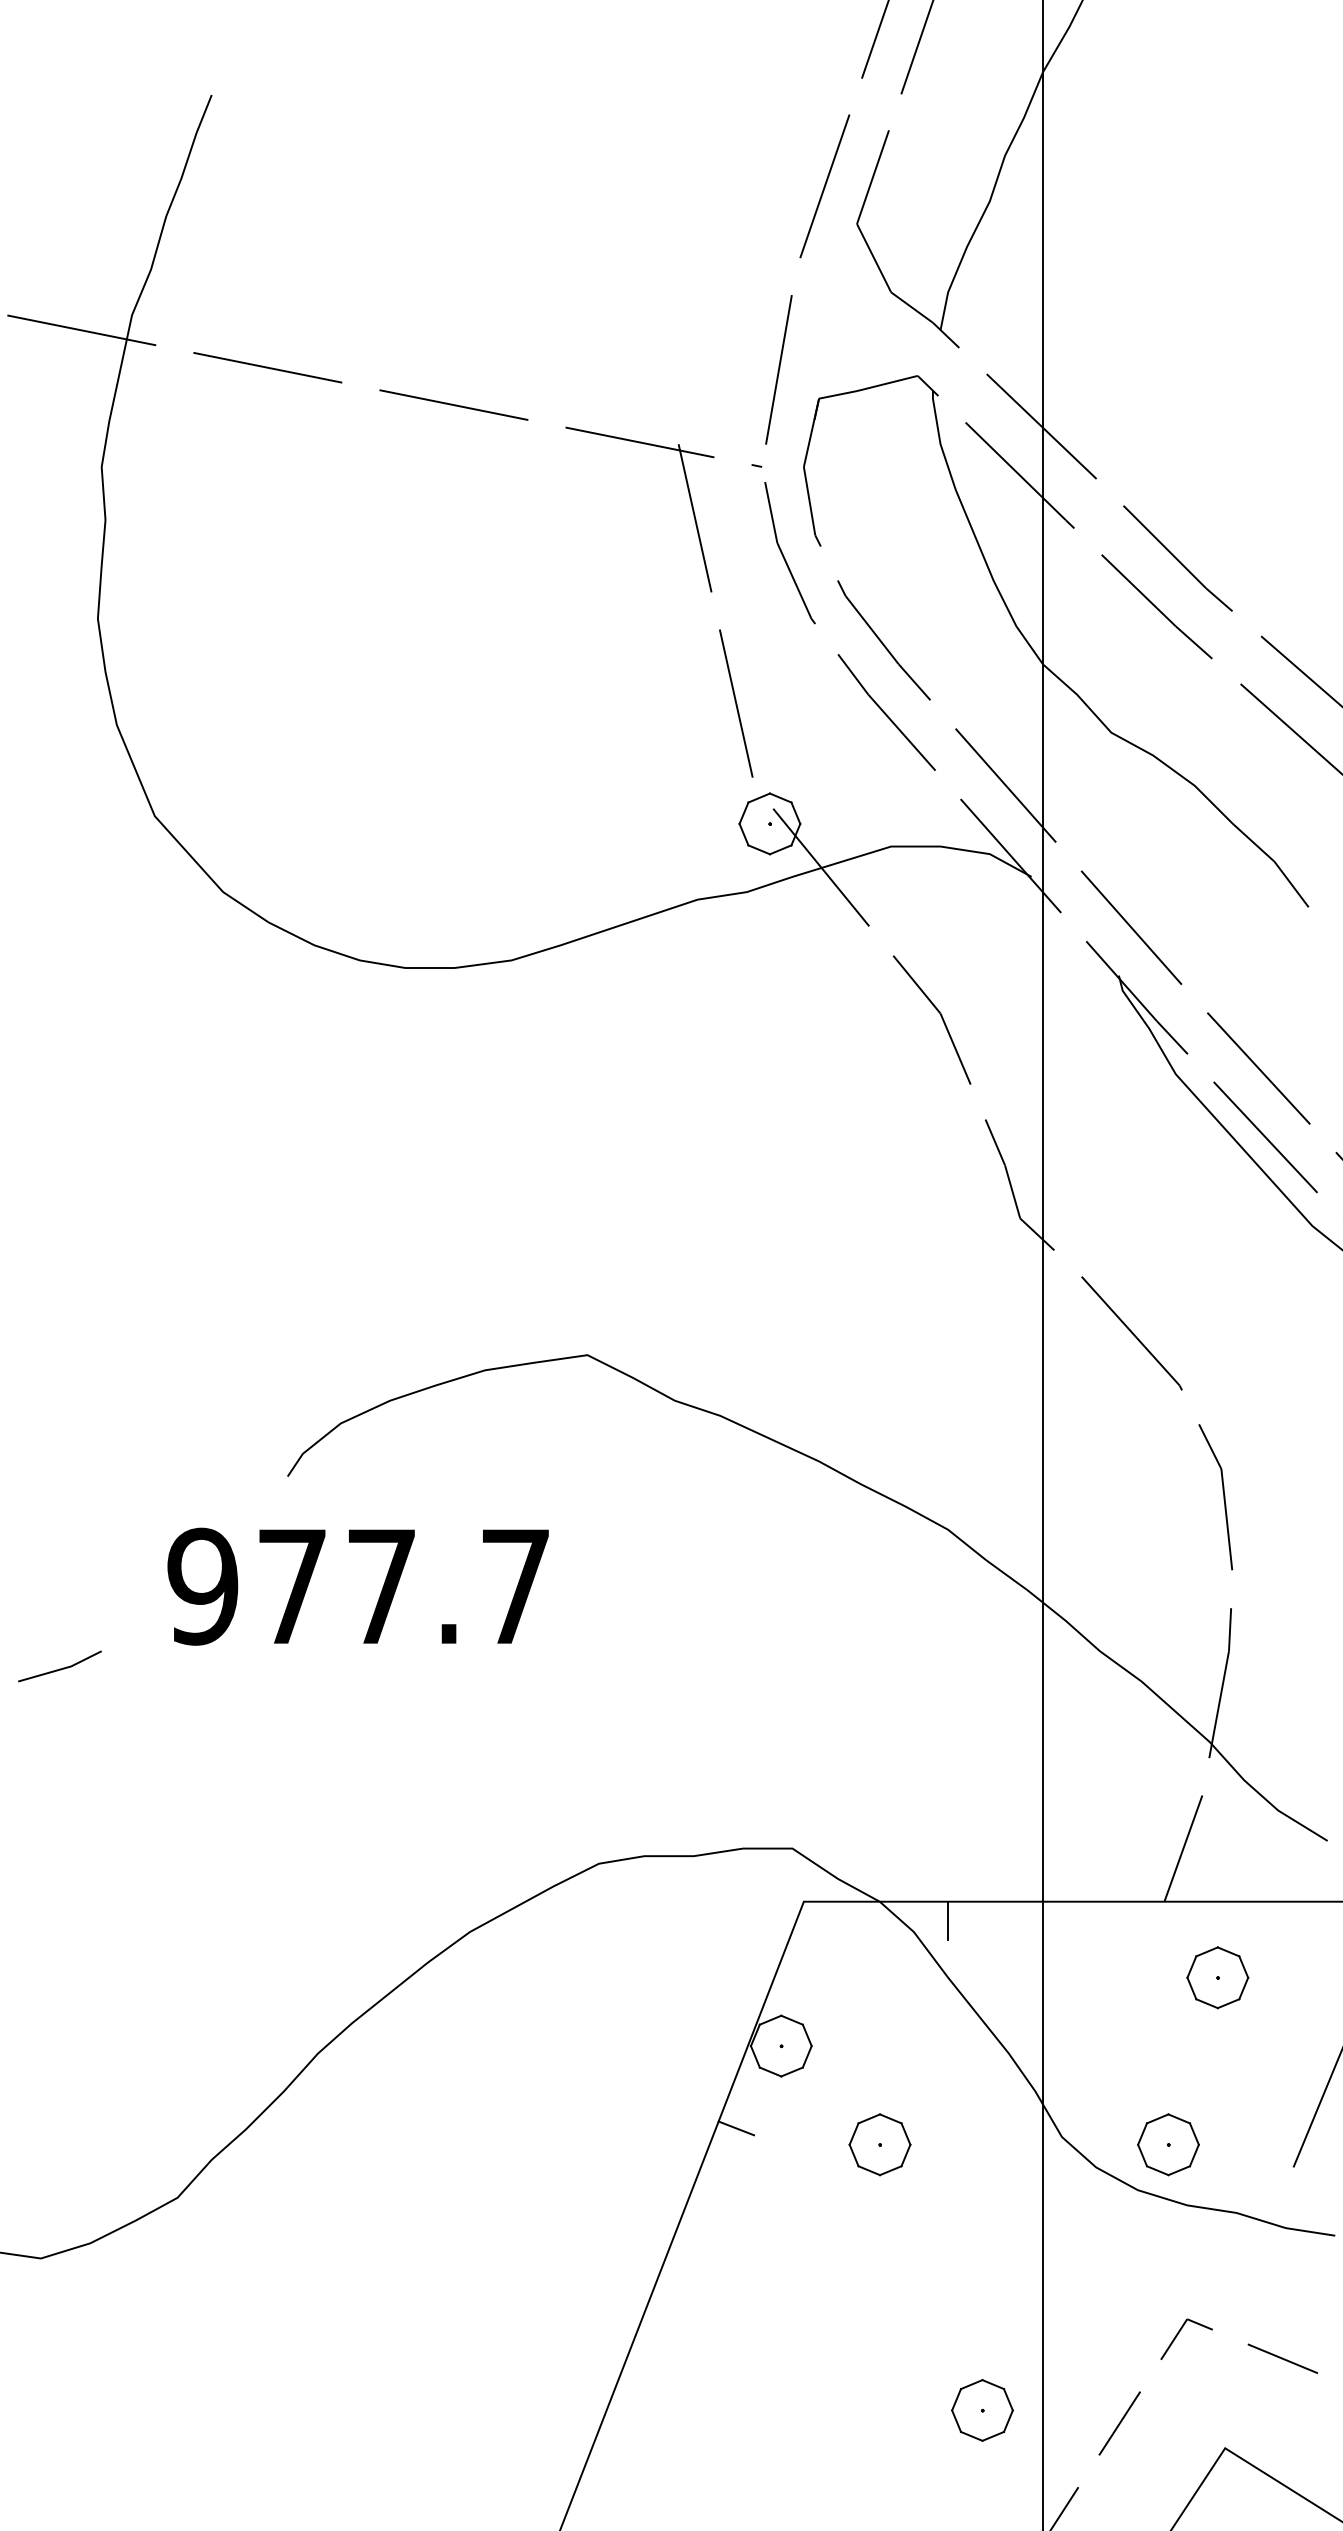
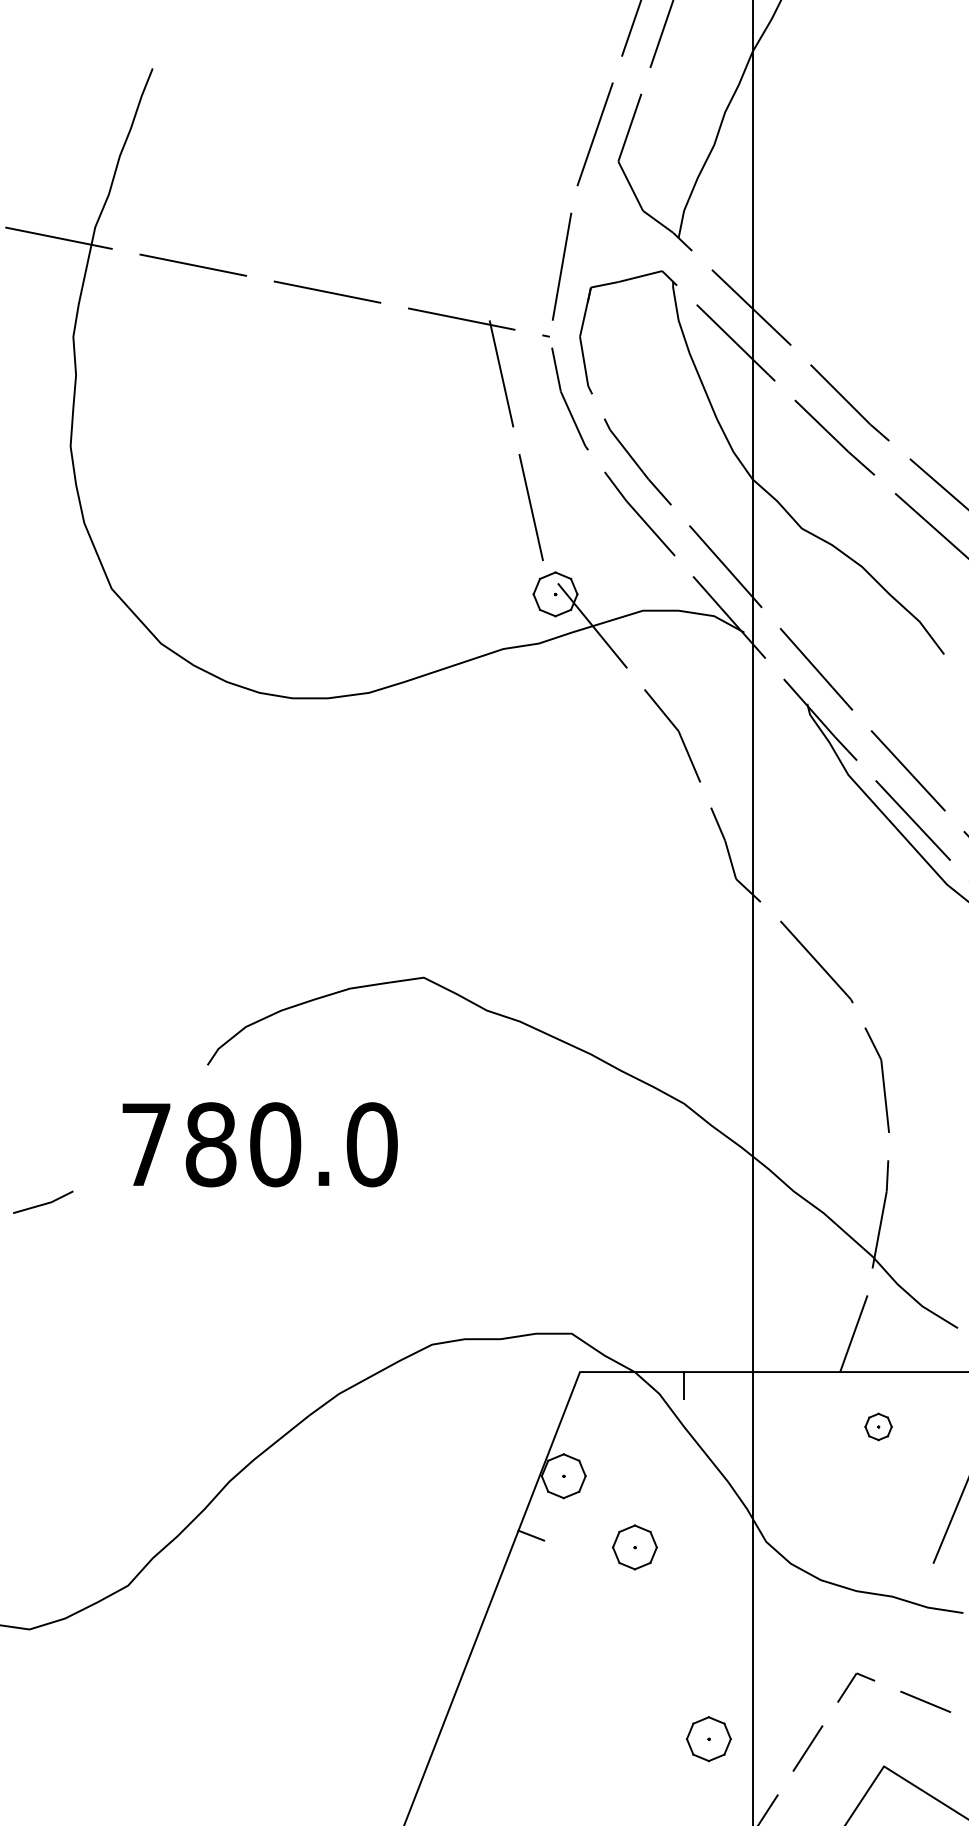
text: (358, 1586) -> (258, 1144), 977.7 -> 780.0
part: (1217, 1977) -> (878, 1426), size x0.6
part: (1169, 2144) -> (843, 1547), removed

